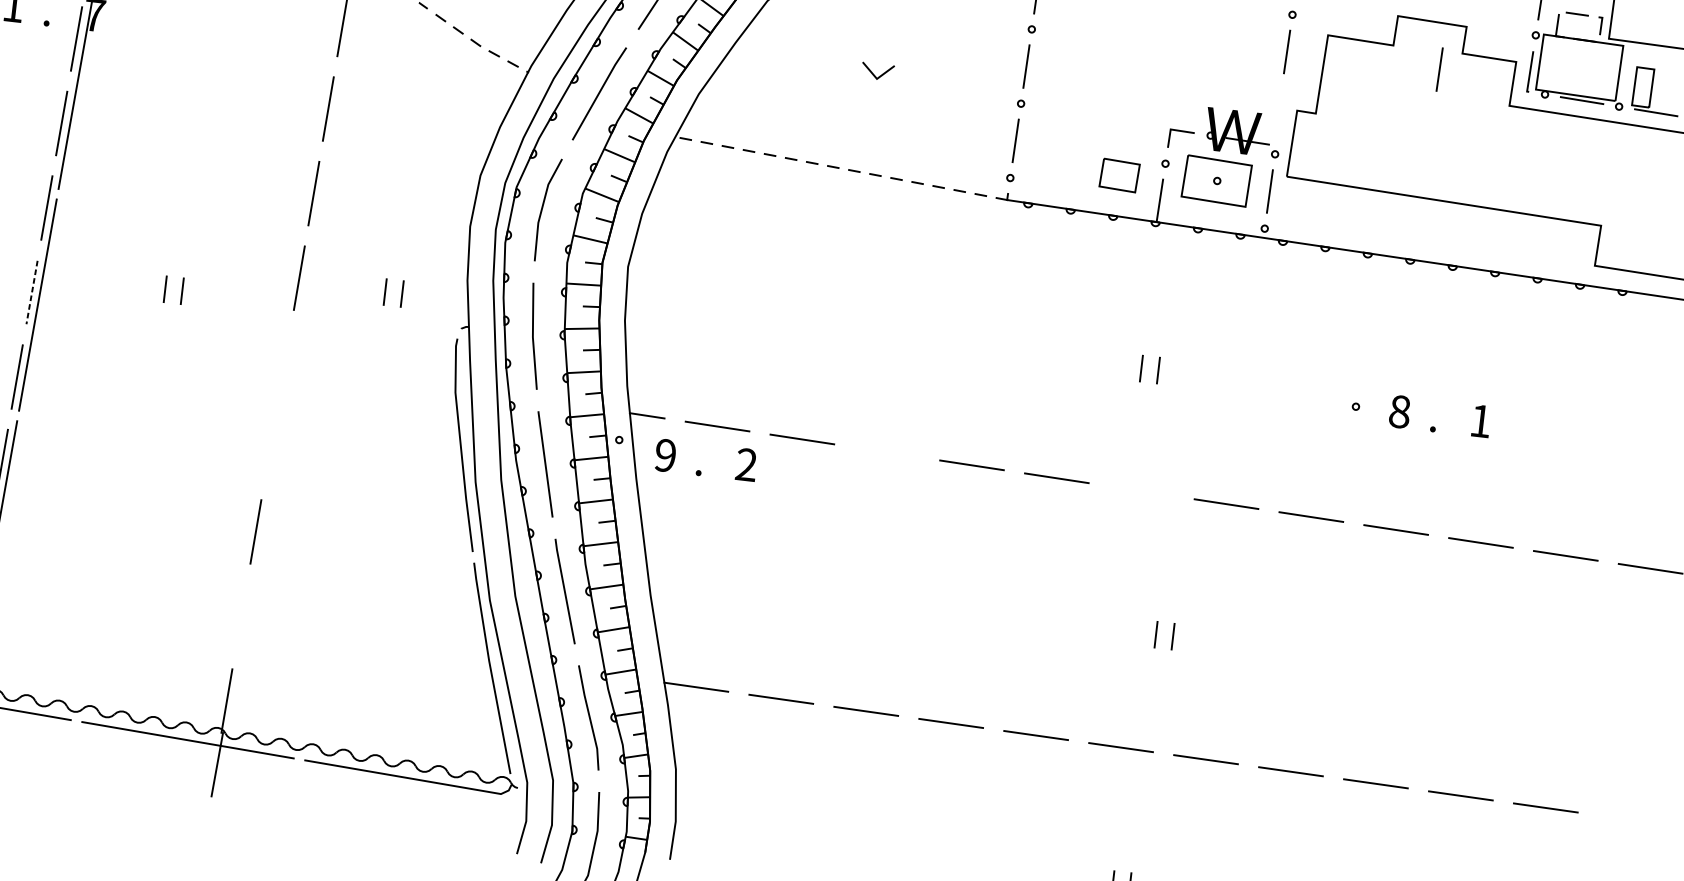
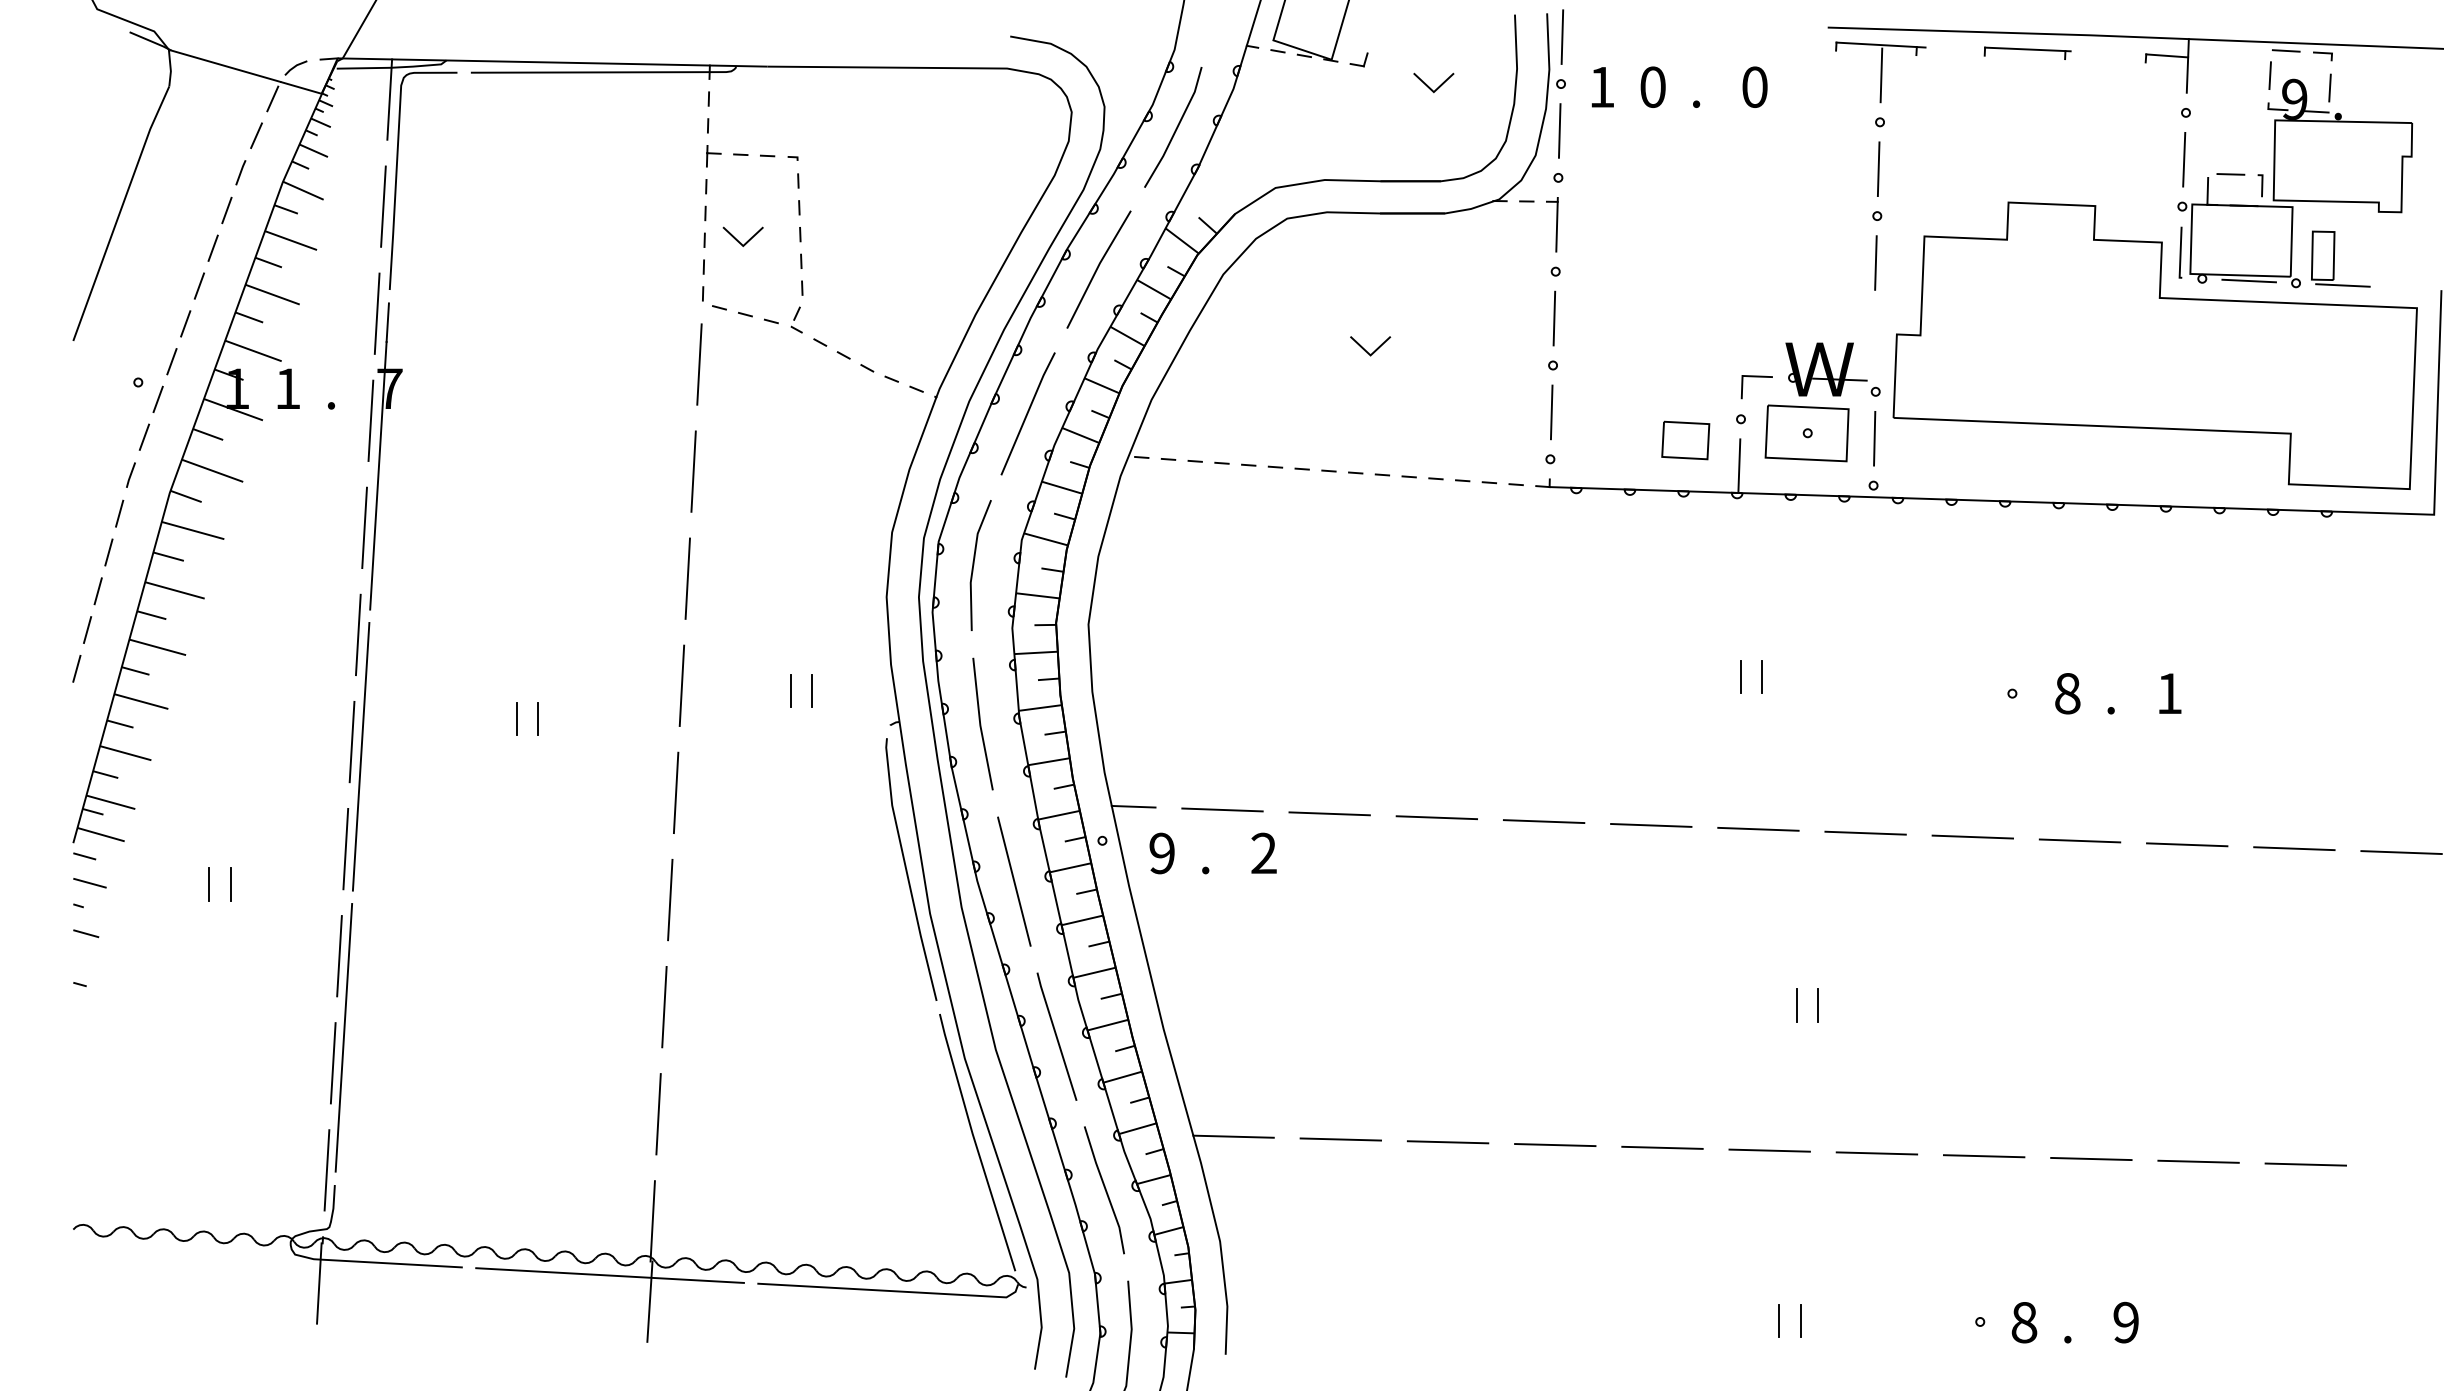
line: (1439, 69) -> (2067, 262), removed
line: (32, 292) -> (352, 742), dashed -> solid
line: (284, 362) -> (675, 792), added
line: (270, 446) -> (670, 899), added
line: (886, 452) -> (1436, 817), added
line: (1141, 490) -> (1758, 828), added
line: (241, 616) -> (658, 1114), added

